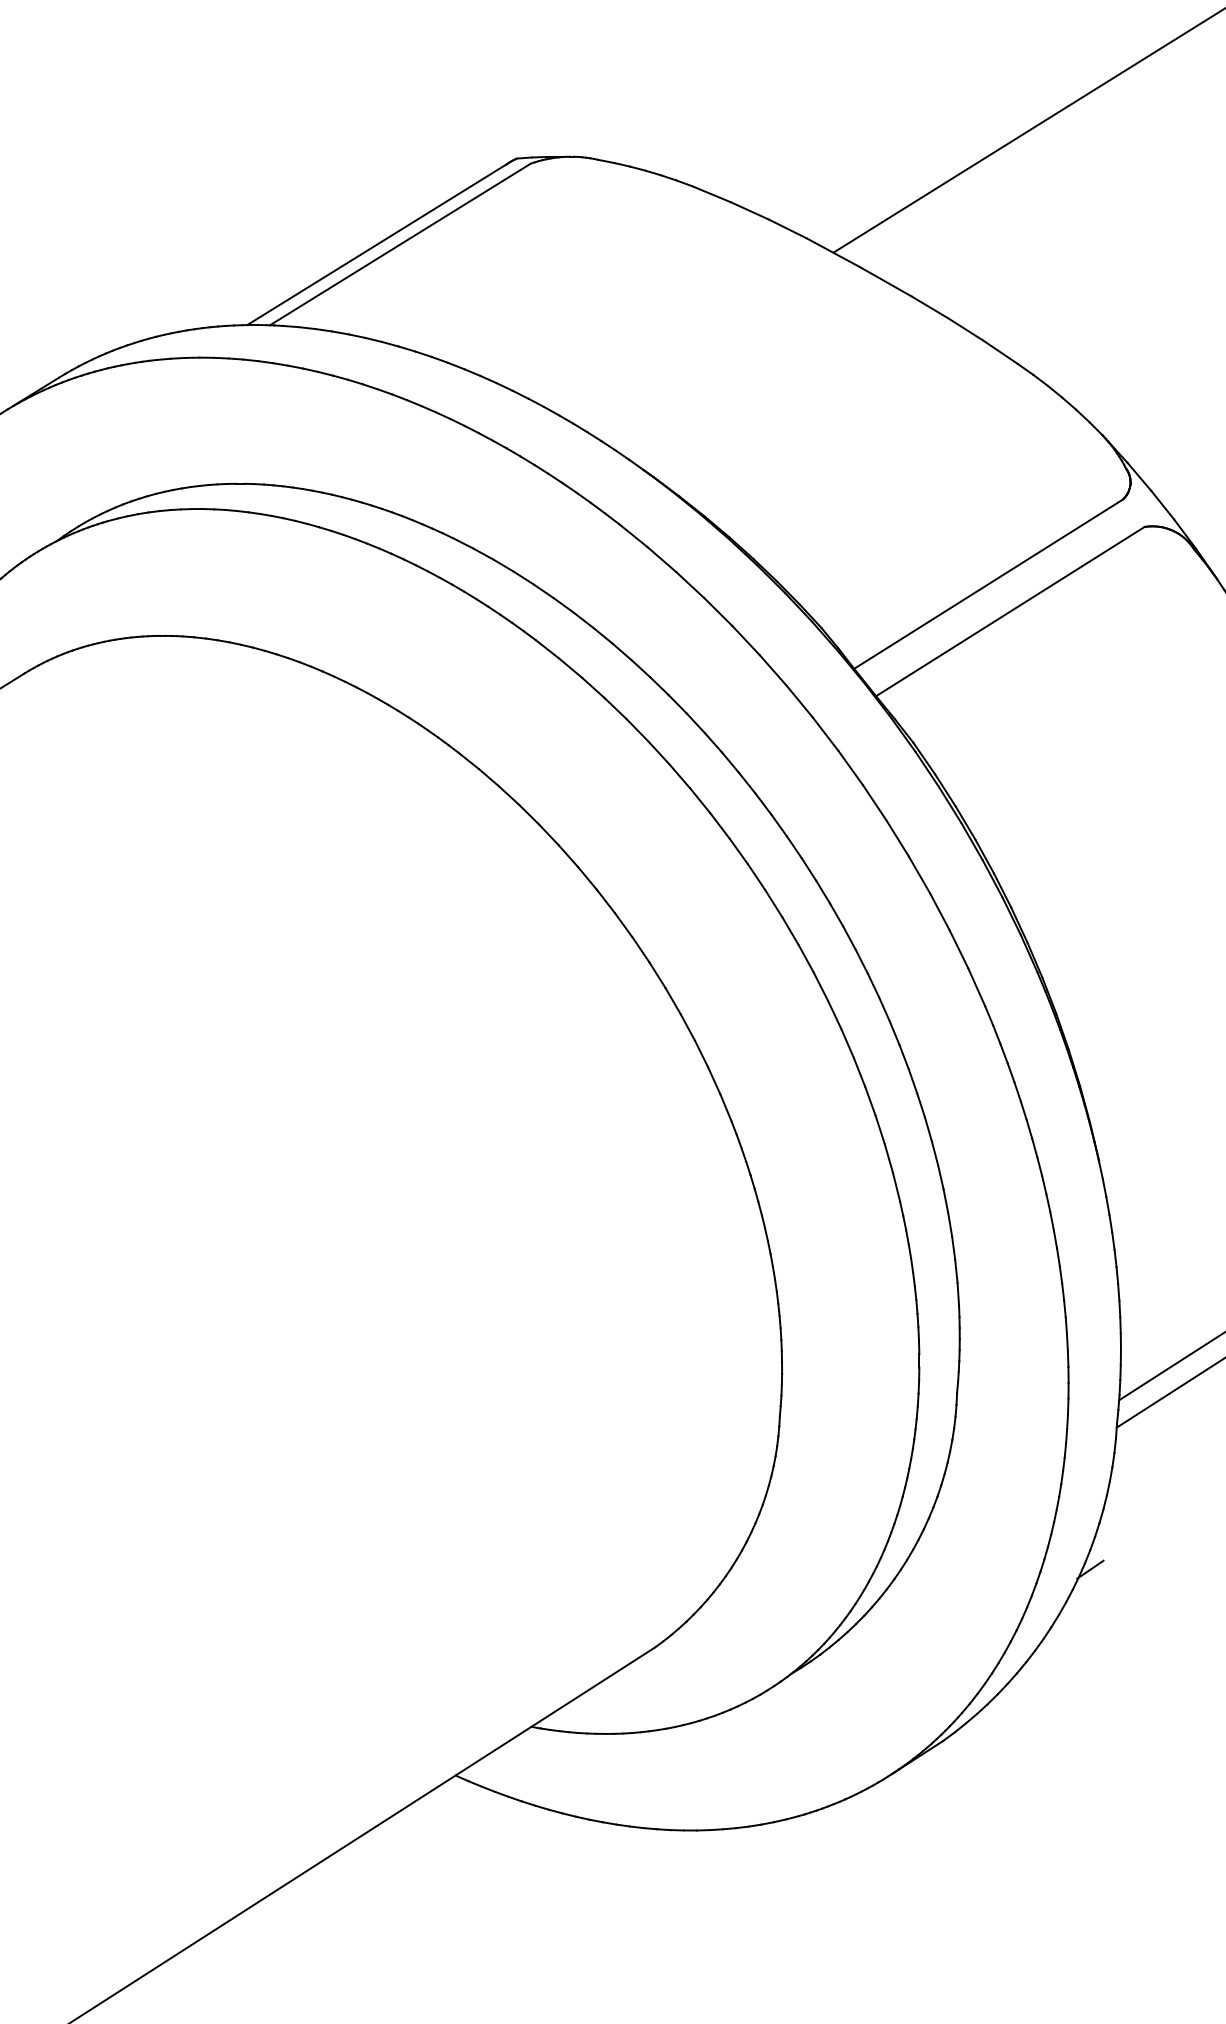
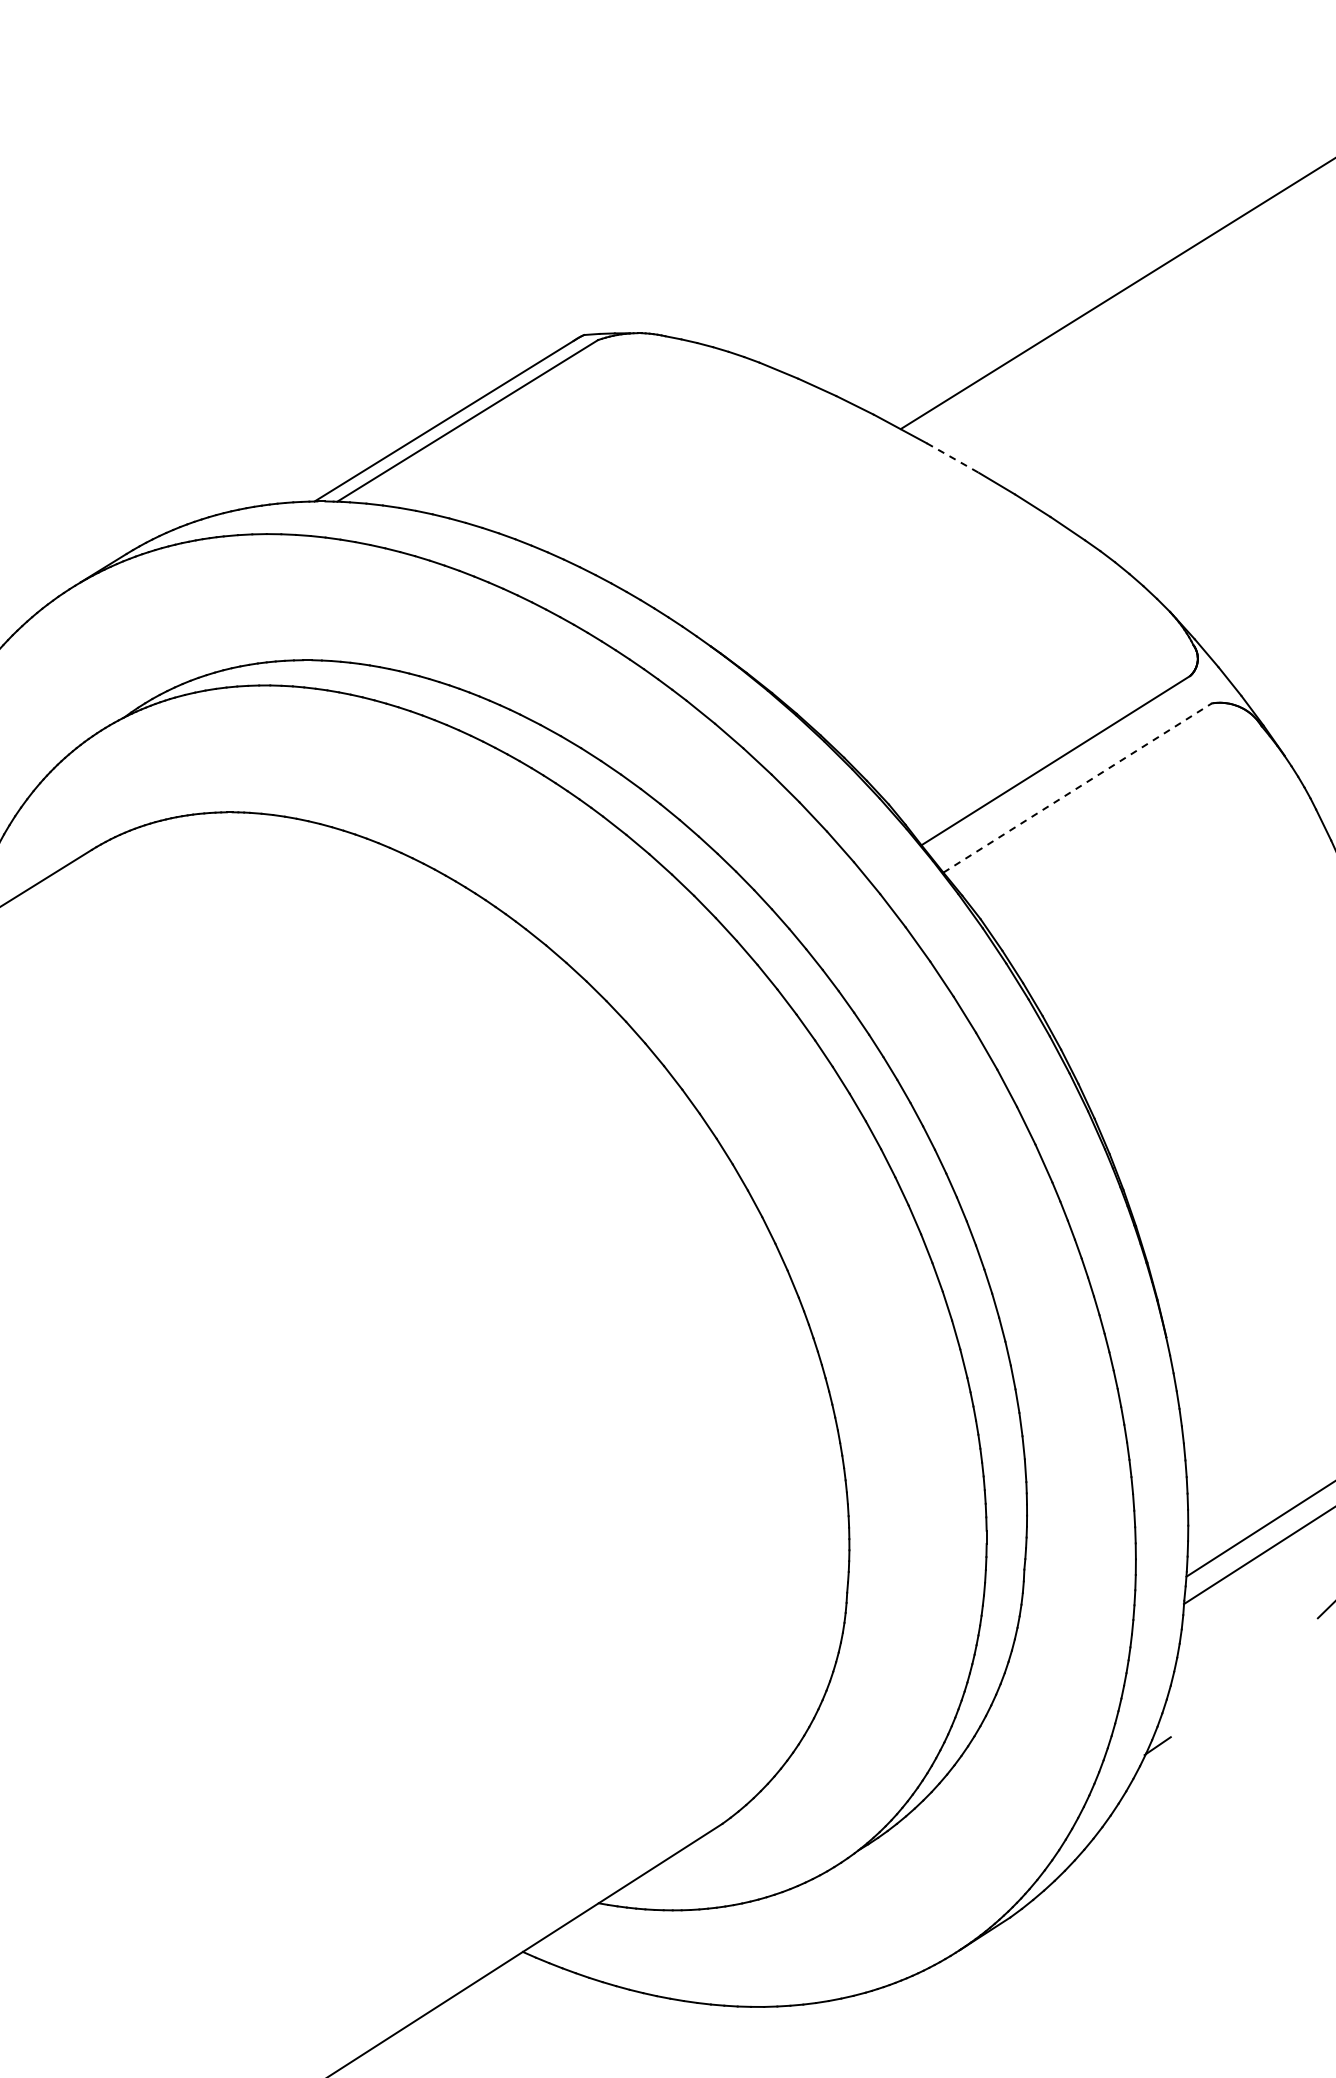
line: (886, 282) -> (953, 458), solid -> dashed
line: (1010, 612) -> (1077, 788), solid -> dashed

